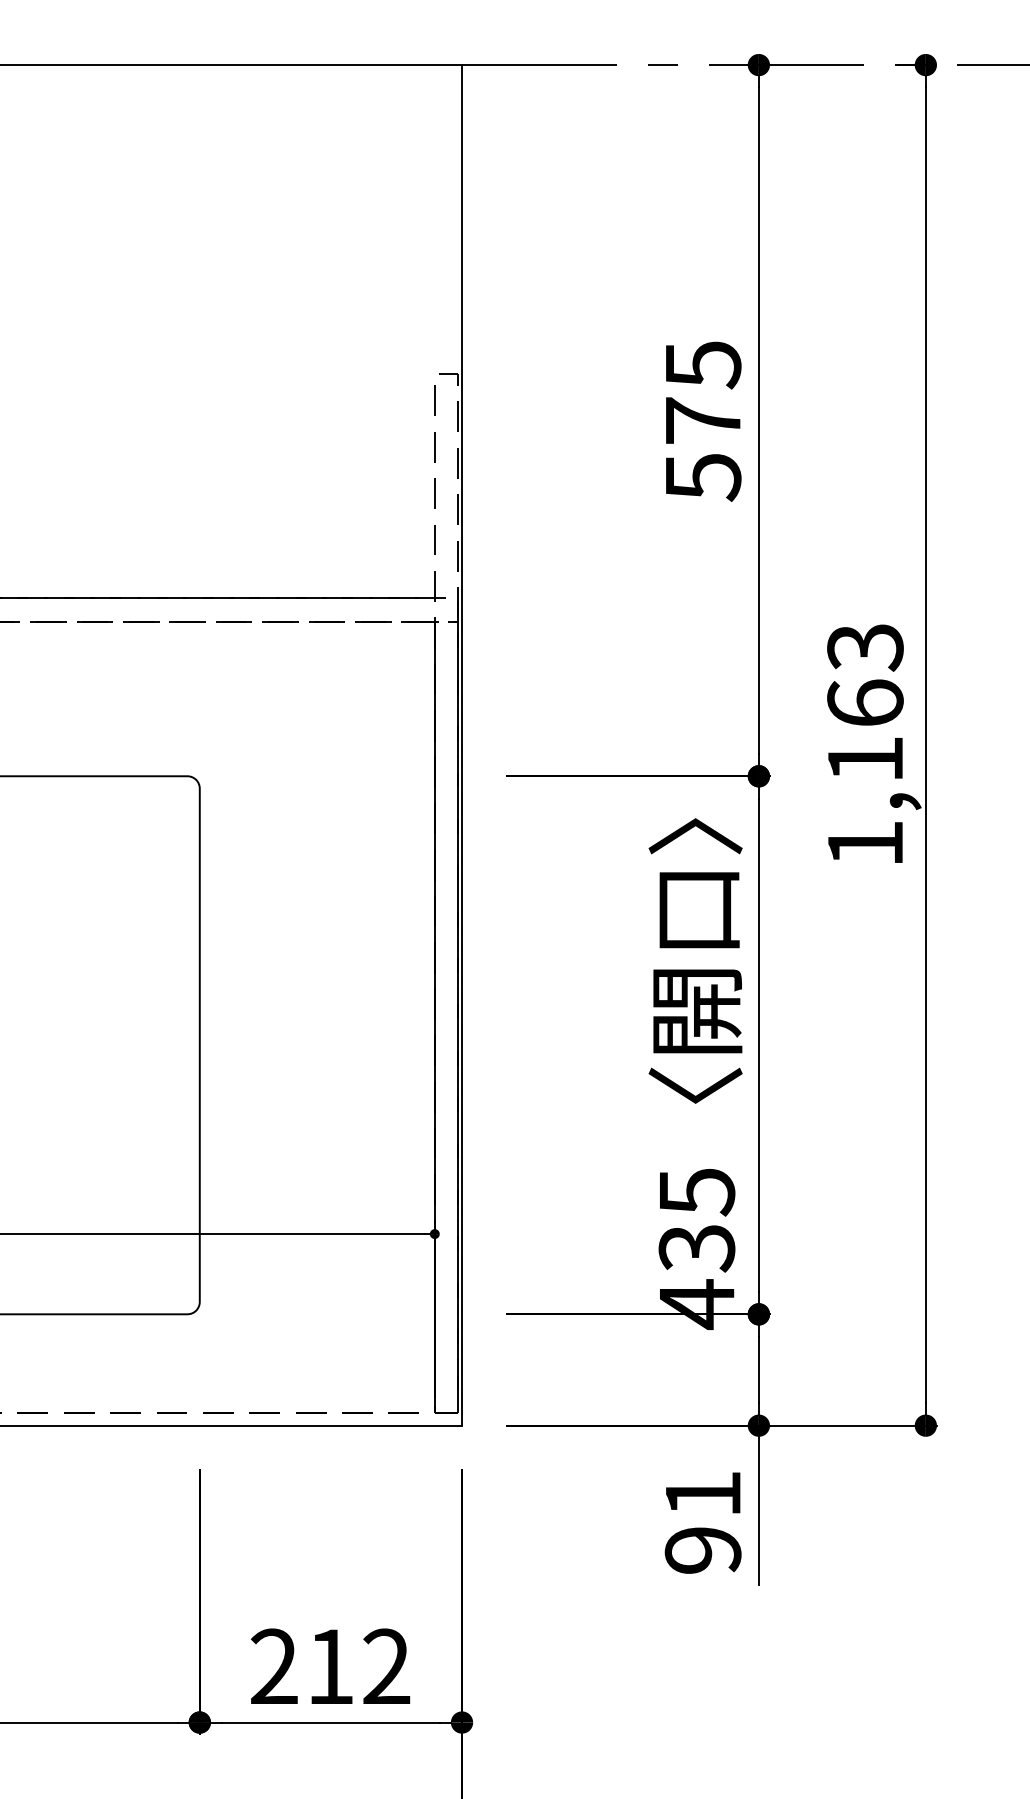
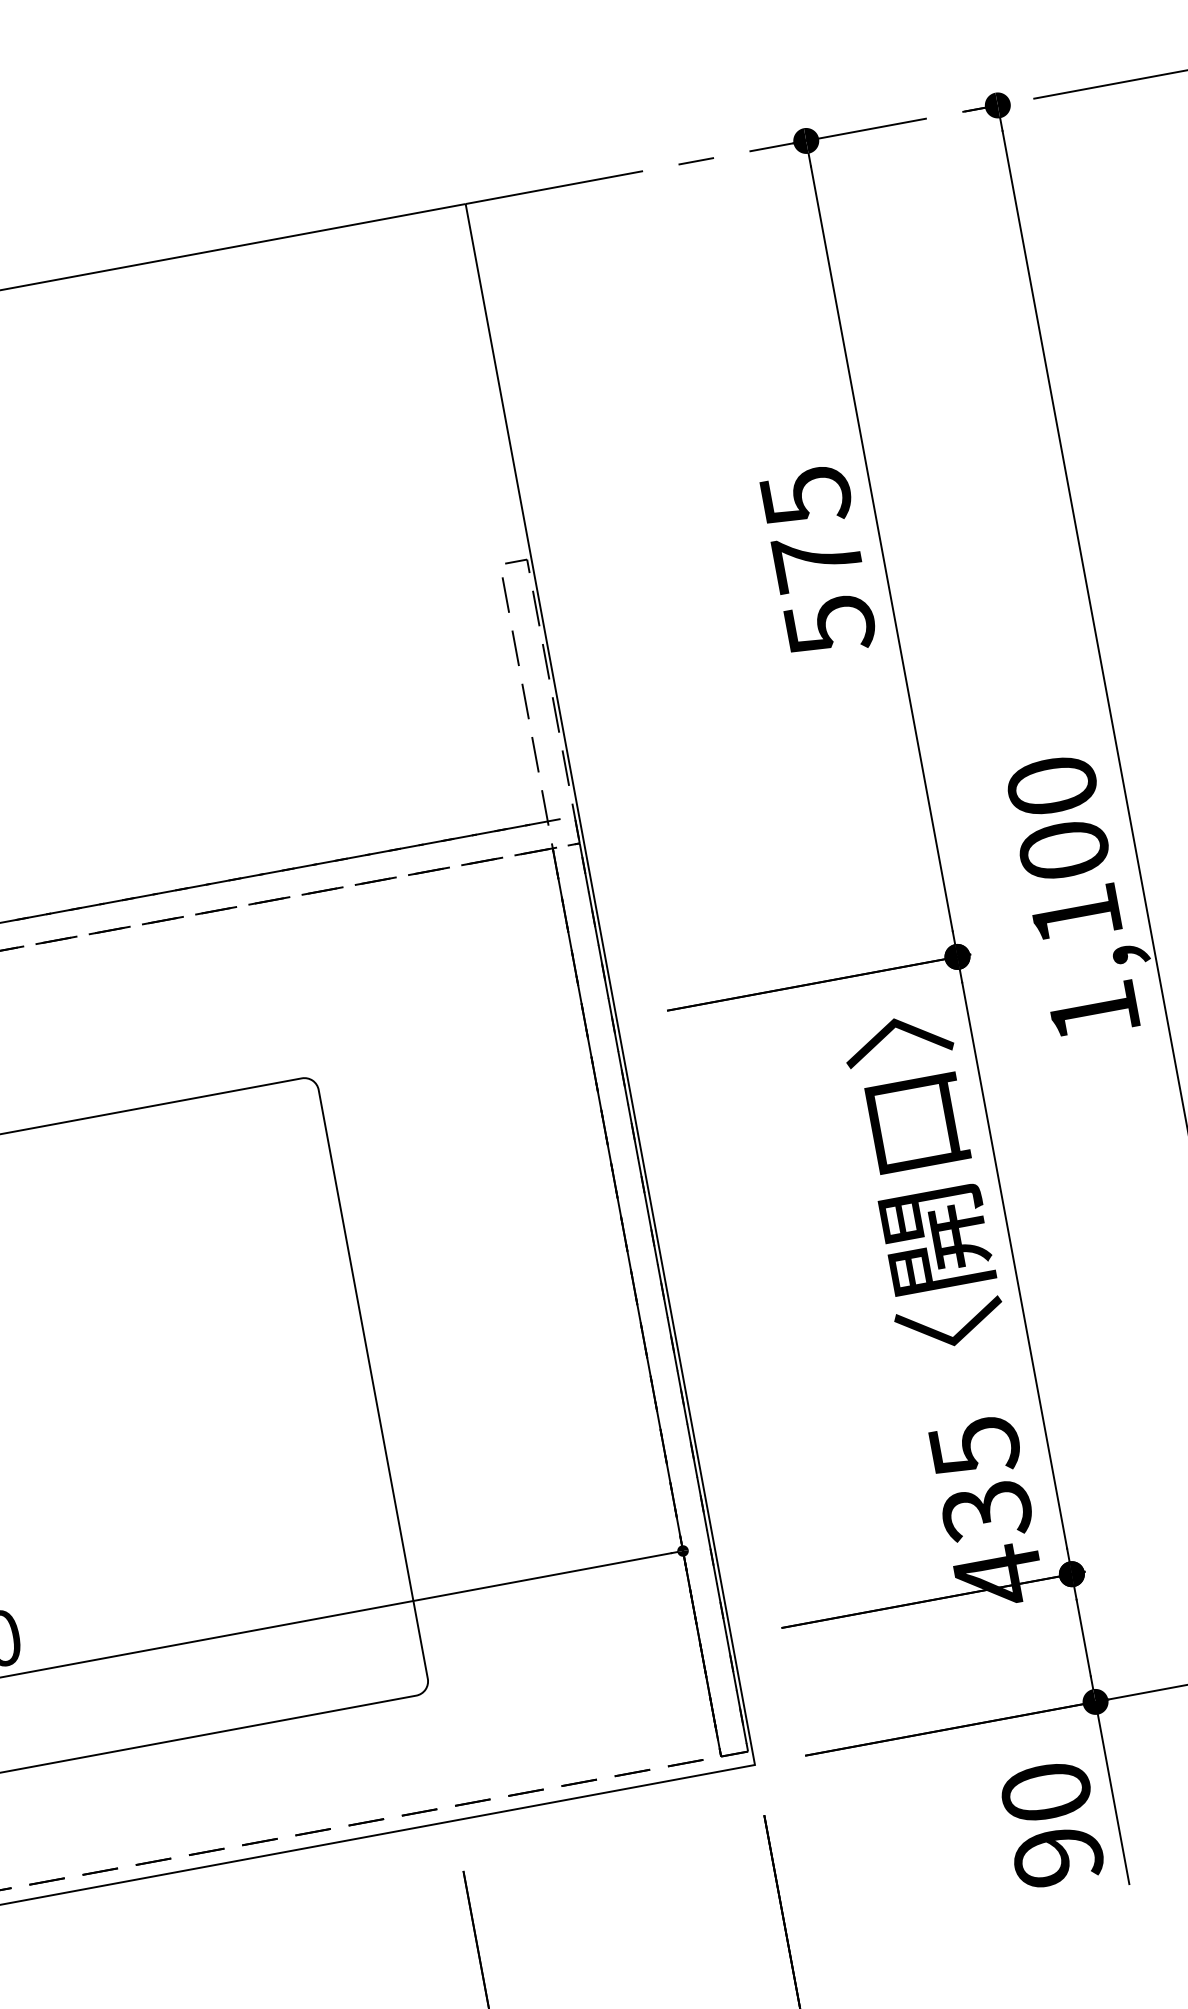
text: (865, 674) -> (1058, 817), 1,163 -> 1,100
text: (702, 1493) -> (1045, 1791), 91 -> 90

